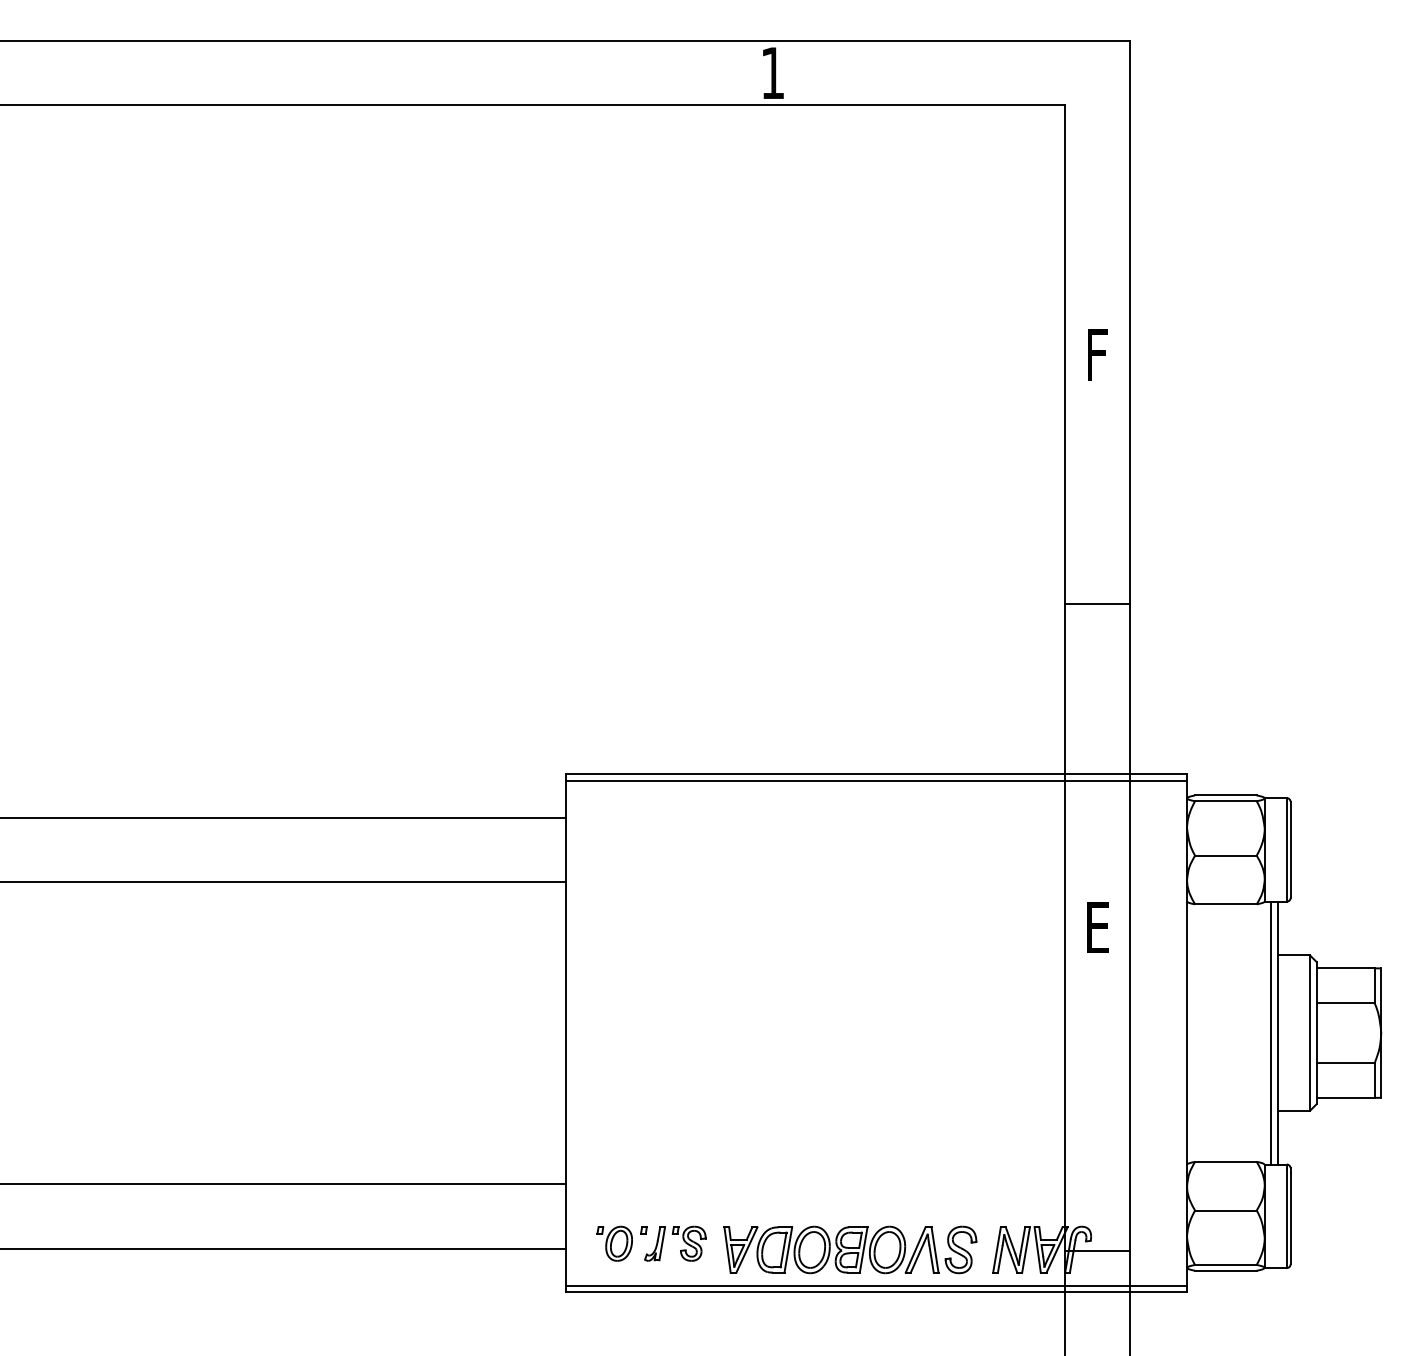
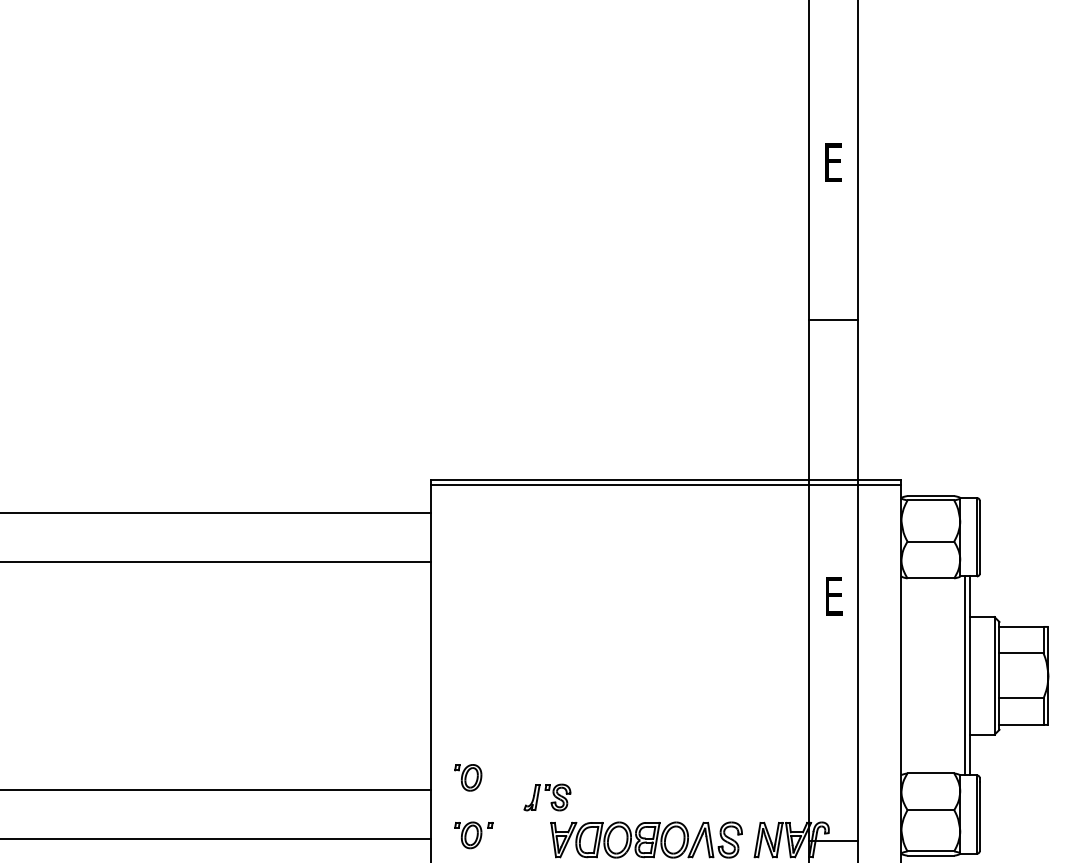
text: (1097, 354) -> (833, 162), F -> E
line: (1096, 603) -> (832, 319), moved
part: (614, 1167) -> (468, 777), added
part: (682, 1239) -> (552, 794), moved

